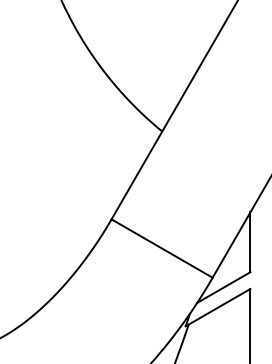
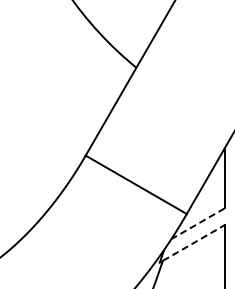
line: (223, 287) -> (197, 223), solid -> dashed
line: (219, 306) -> (193, 242), solid -> dashed

